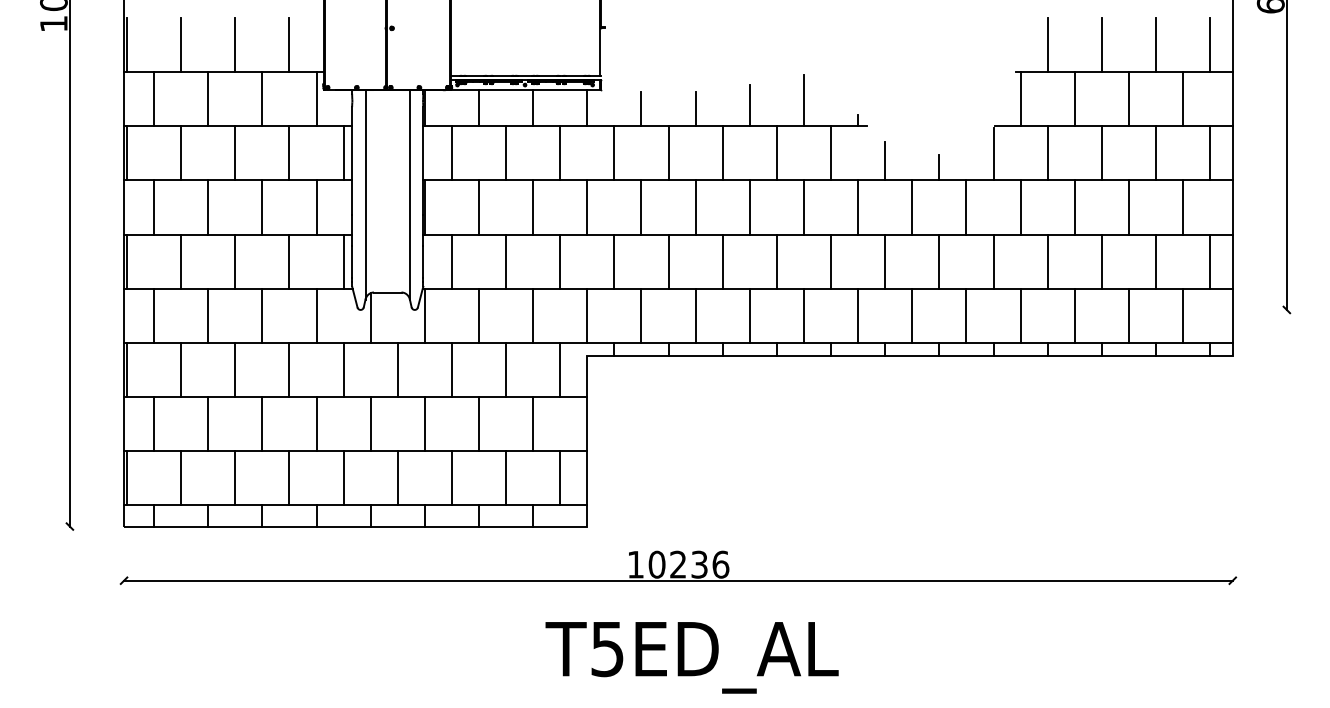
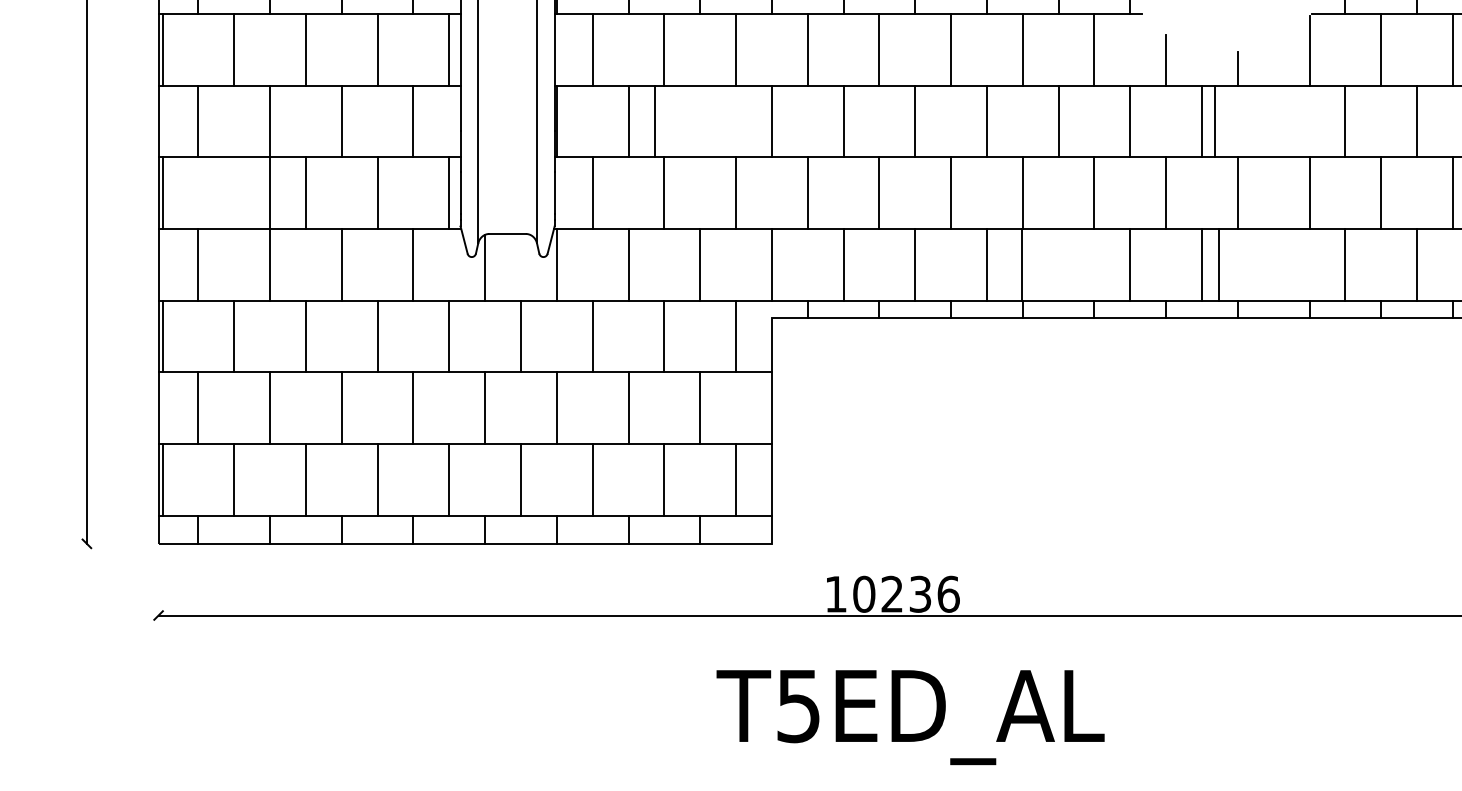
line: (533, 207) -> (655, 121), moved
line: (966, 207) -> (1215, 121), moved
line: (181, 261) -> (270, 192), moved
line: (803, 315) -> (1020, 264), moved
line: (966, 315) -> (1219, 264), moved

